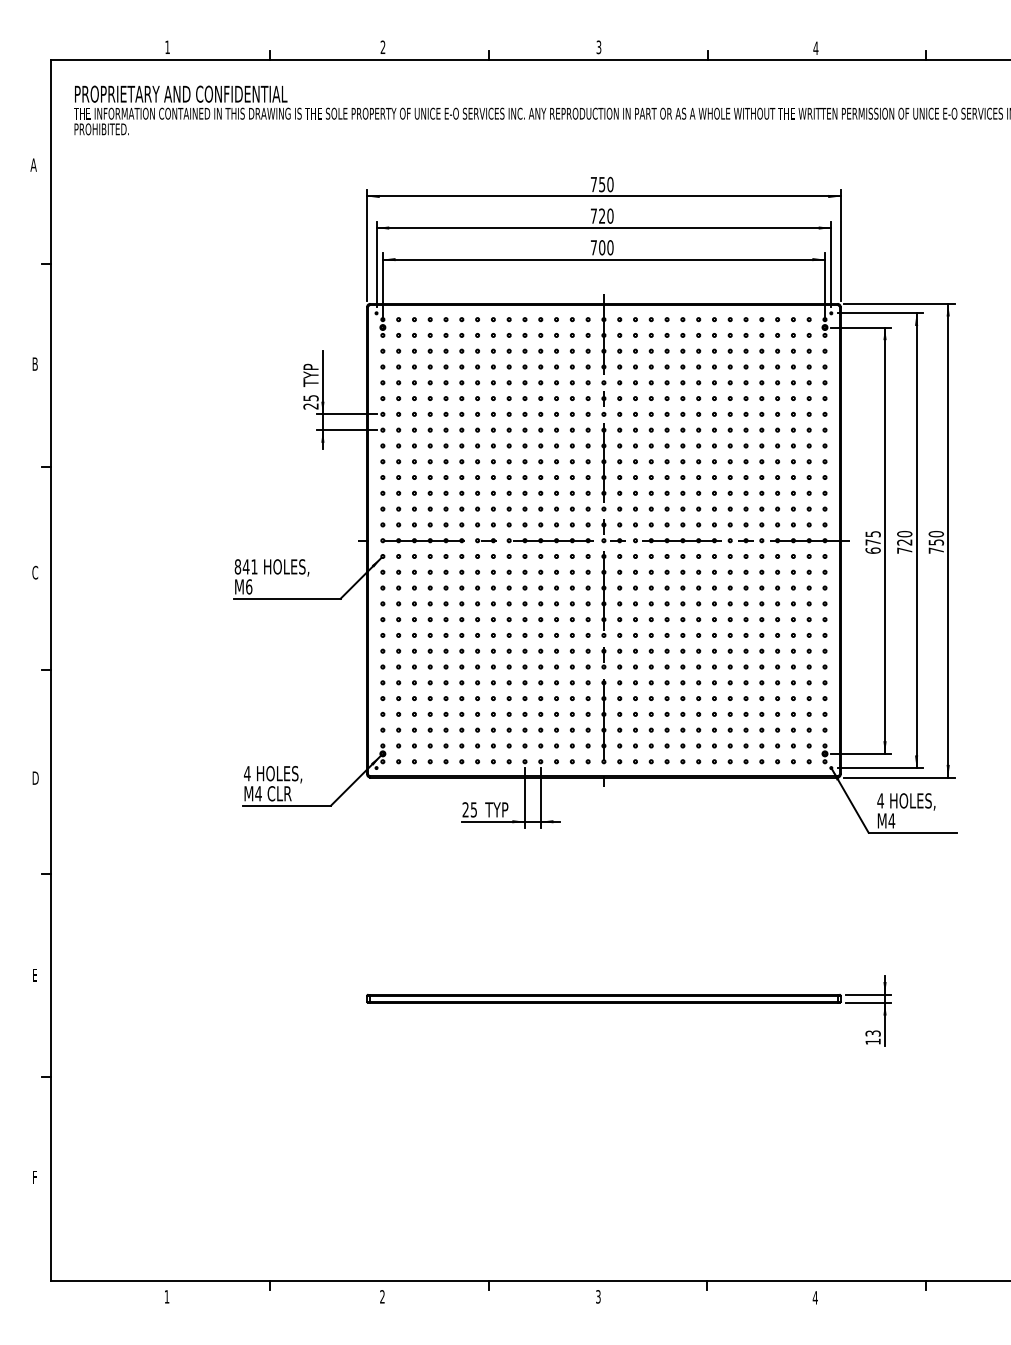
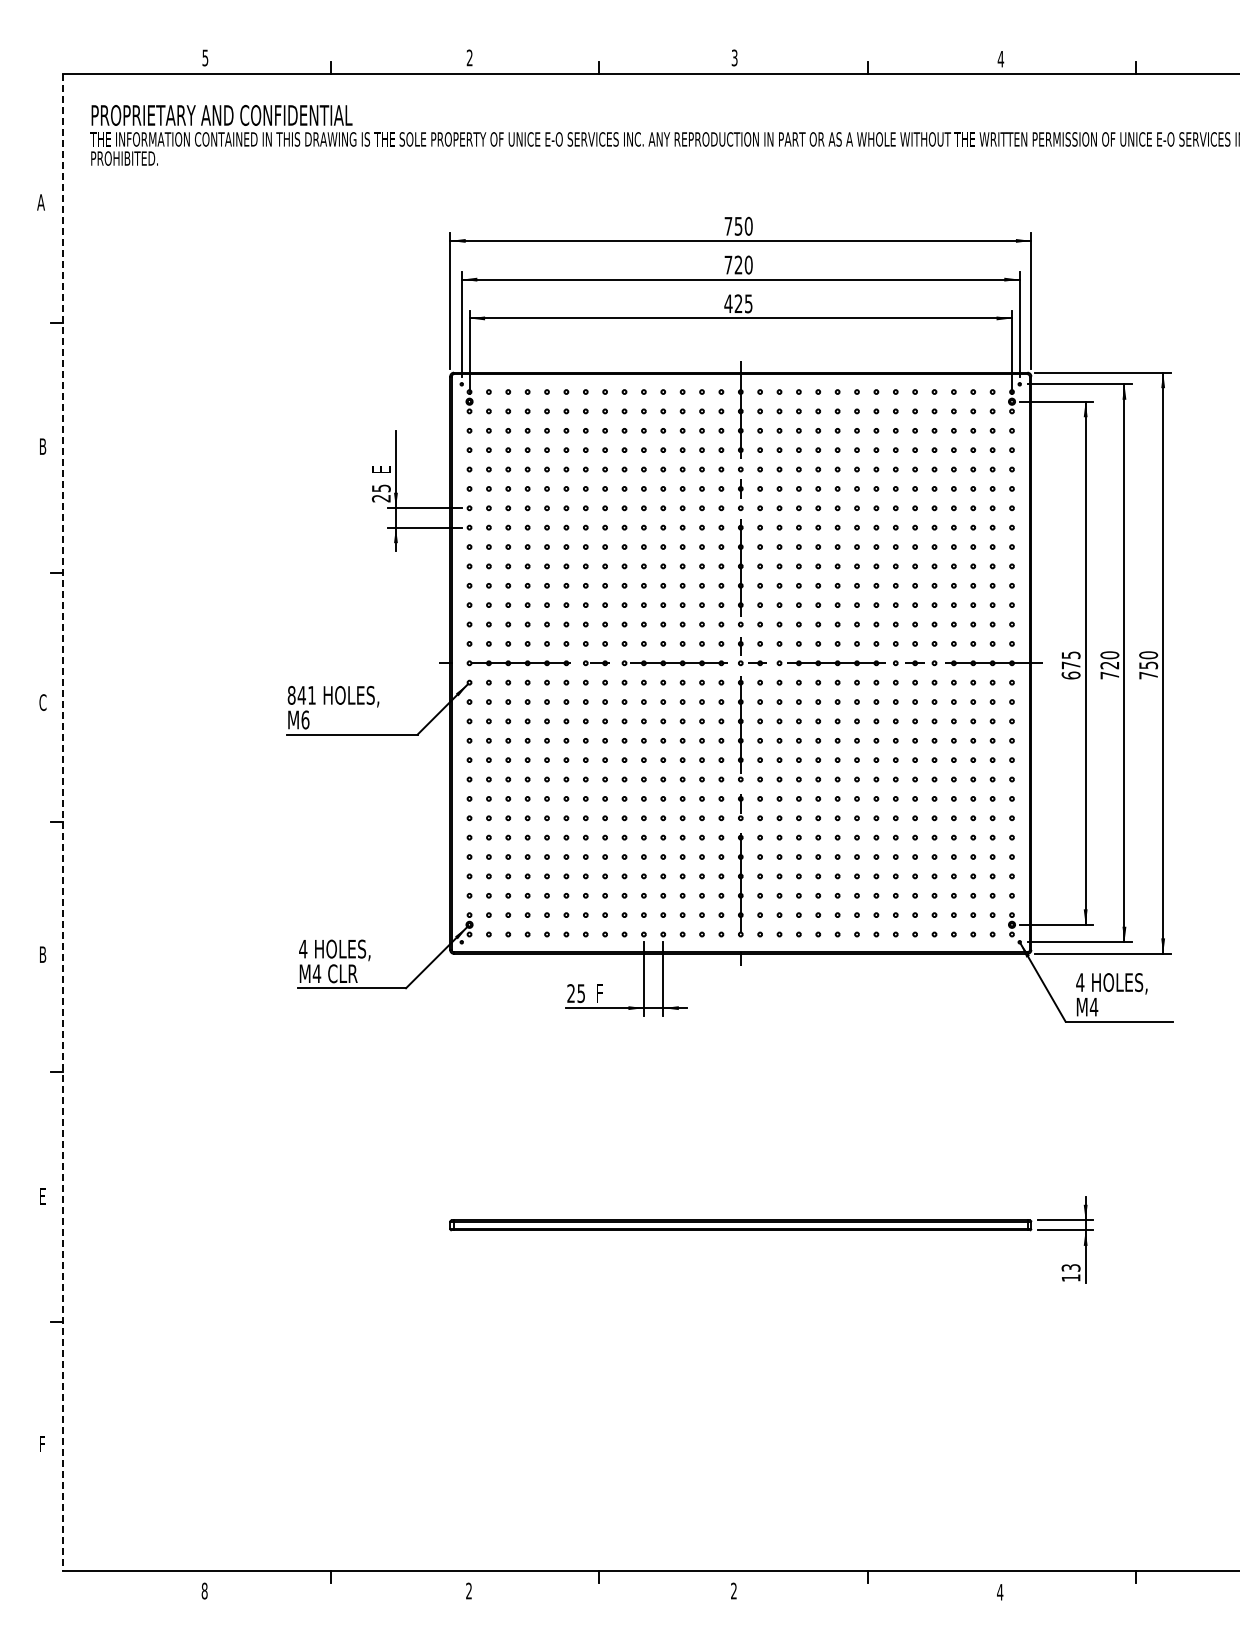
text: (167, 46) -> (205, 57), 1 -> 5
text: (602, 247) -> (738, 303), 700 -> 425
text: (311, 375) -> (381, 460), TYP -> E
line: (51, 670) -> (62, 822), solid -> dashed
text: (36, 778) -> (44, 954), D -> B
text: (496, 809) -> (609, 993), TYP -> F
text: (166, 1296) -> (204, 1590), 1 -> 8
text: (598, 1297) -> (733, 1591), 3 -> 2

